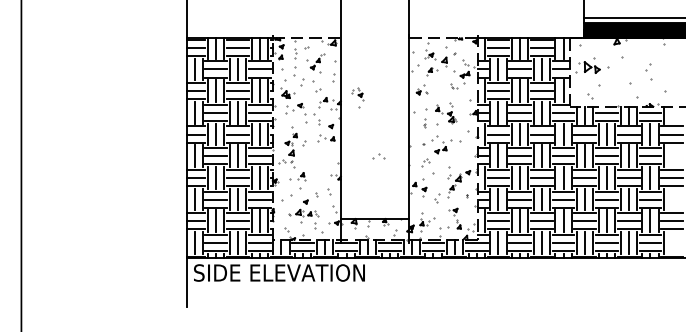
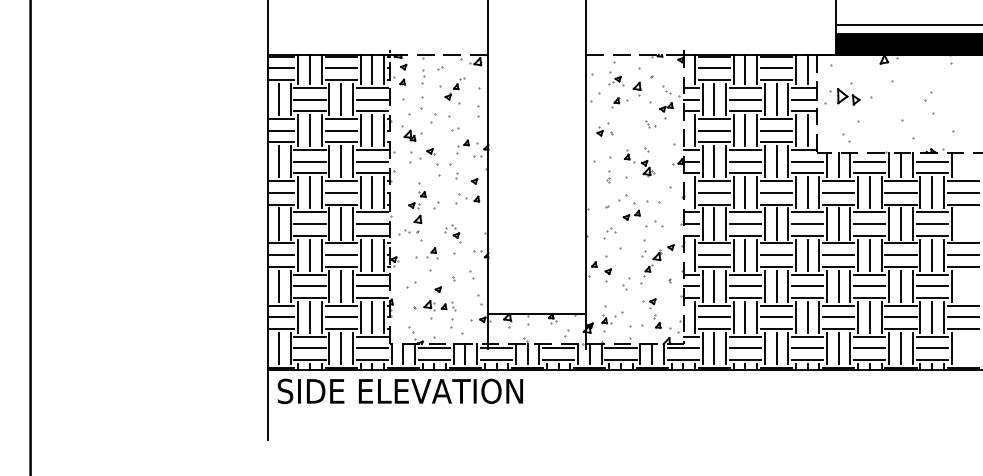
part: (357, 97) -> (452, 238), moved
part: (378, 156) -> (654, 224), moved
part: (287, 198) -> (411, 284), size x0.62

